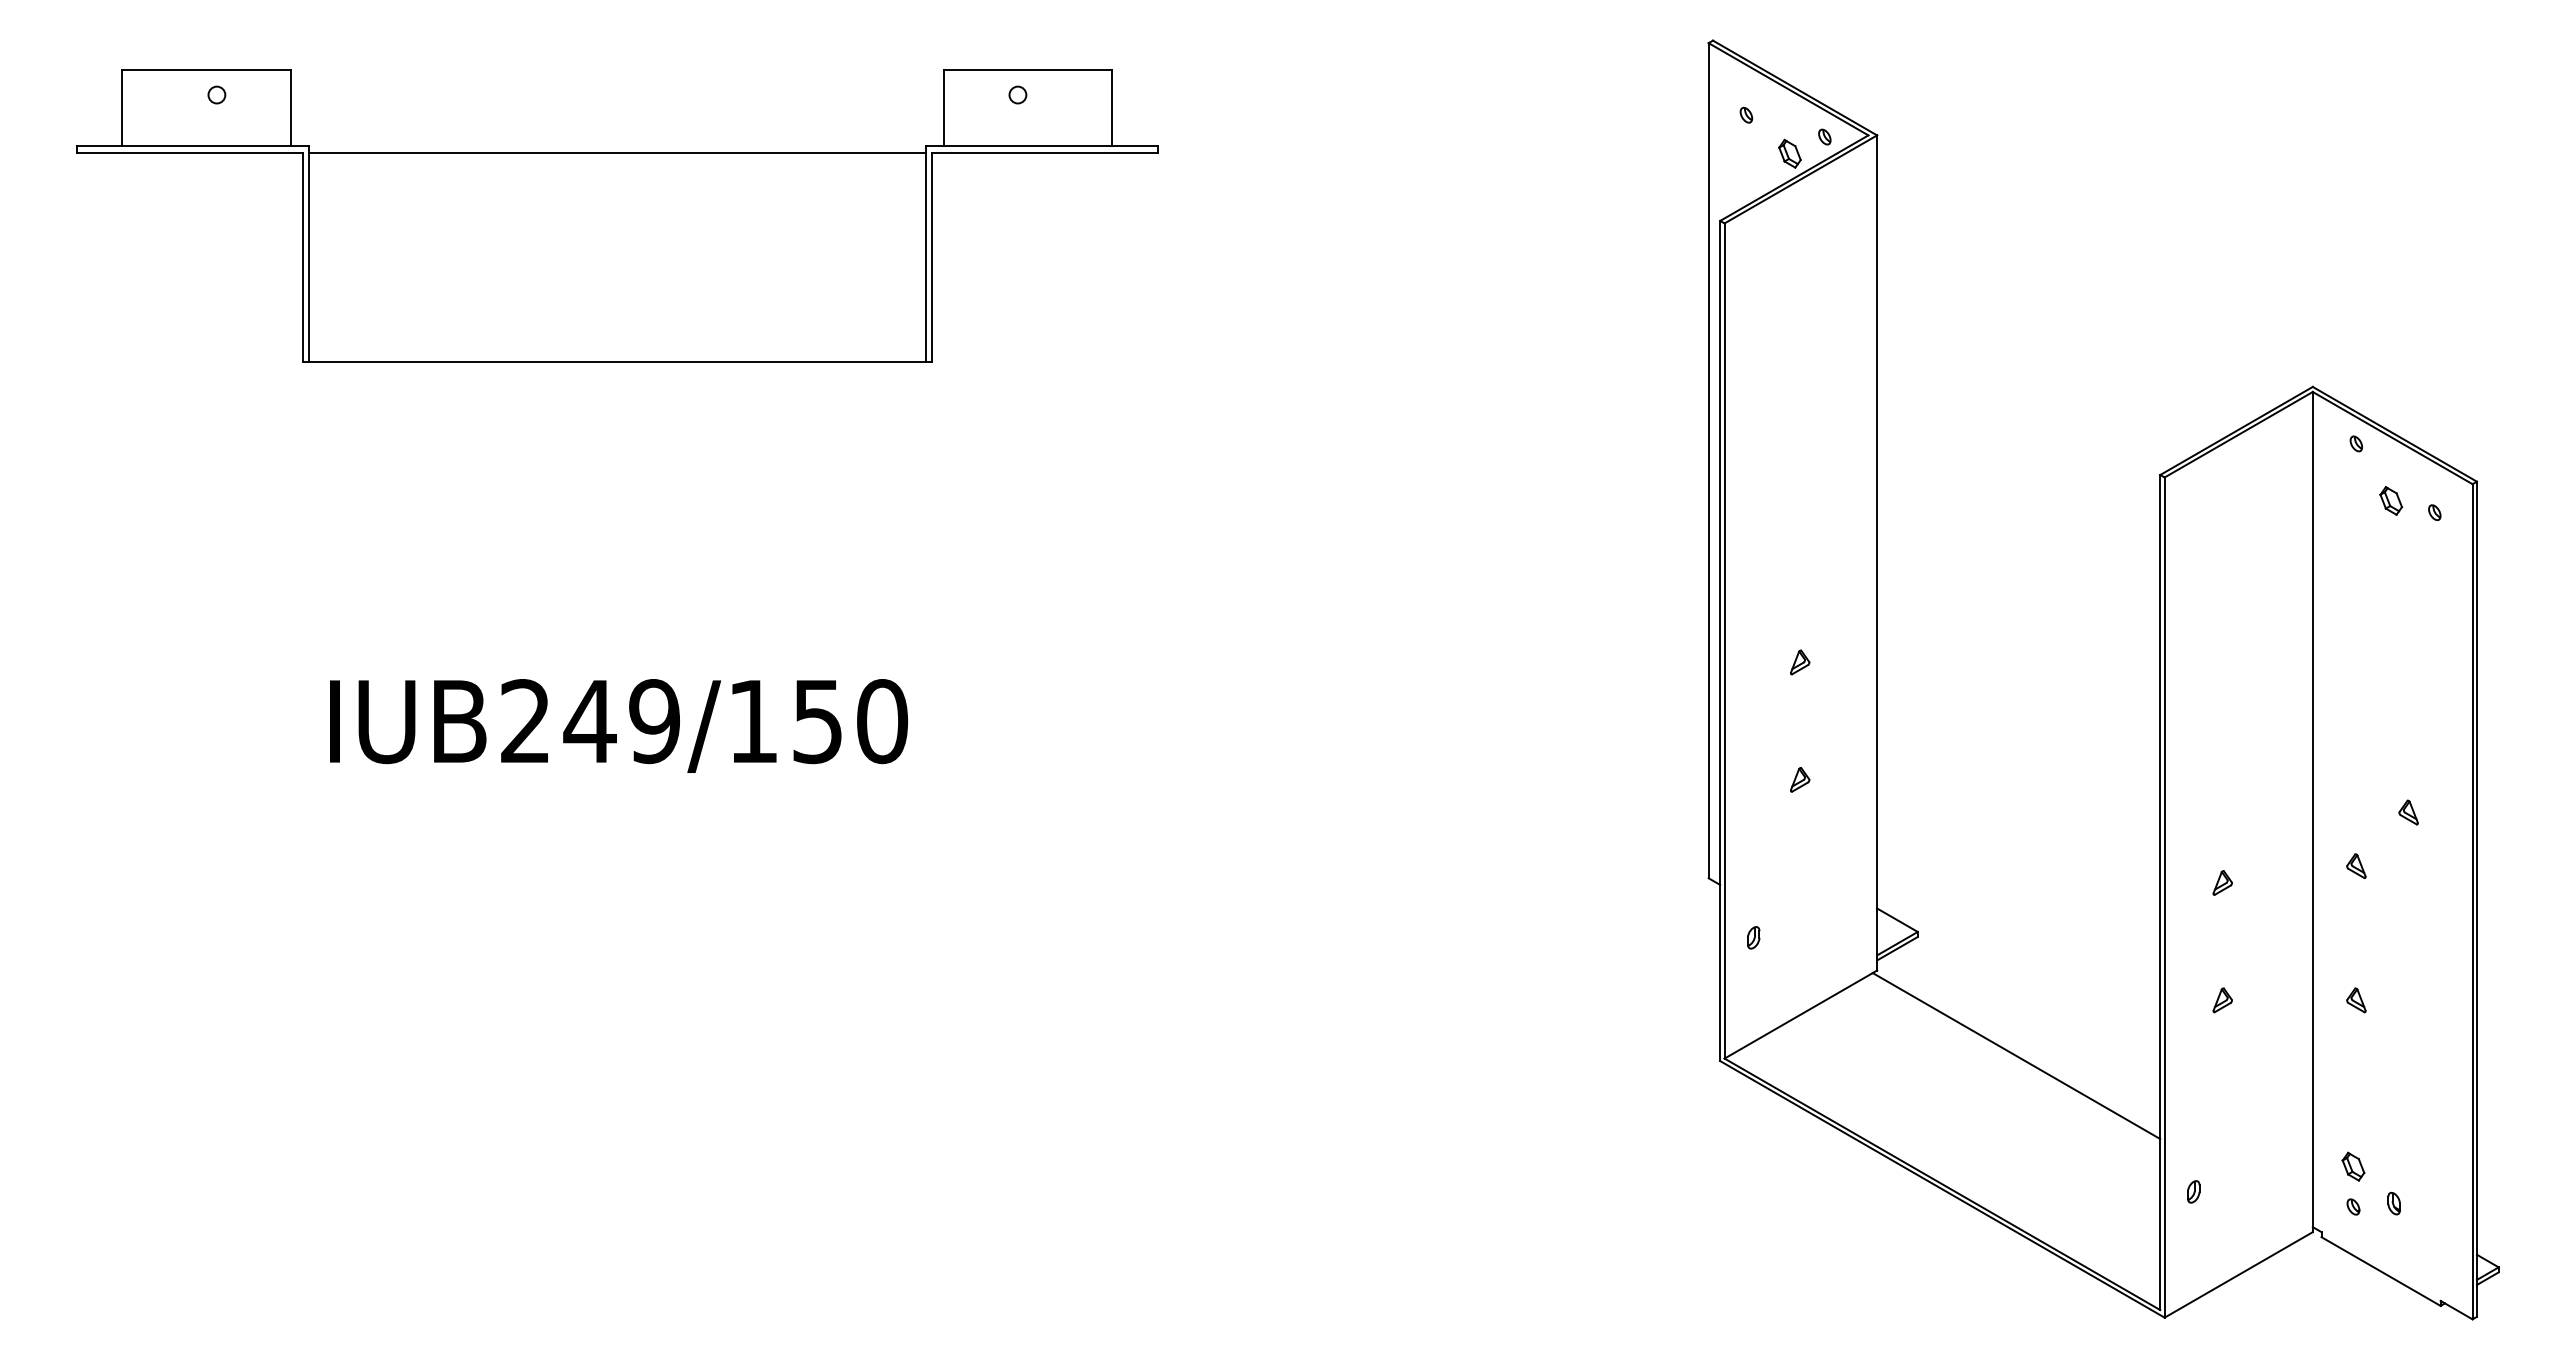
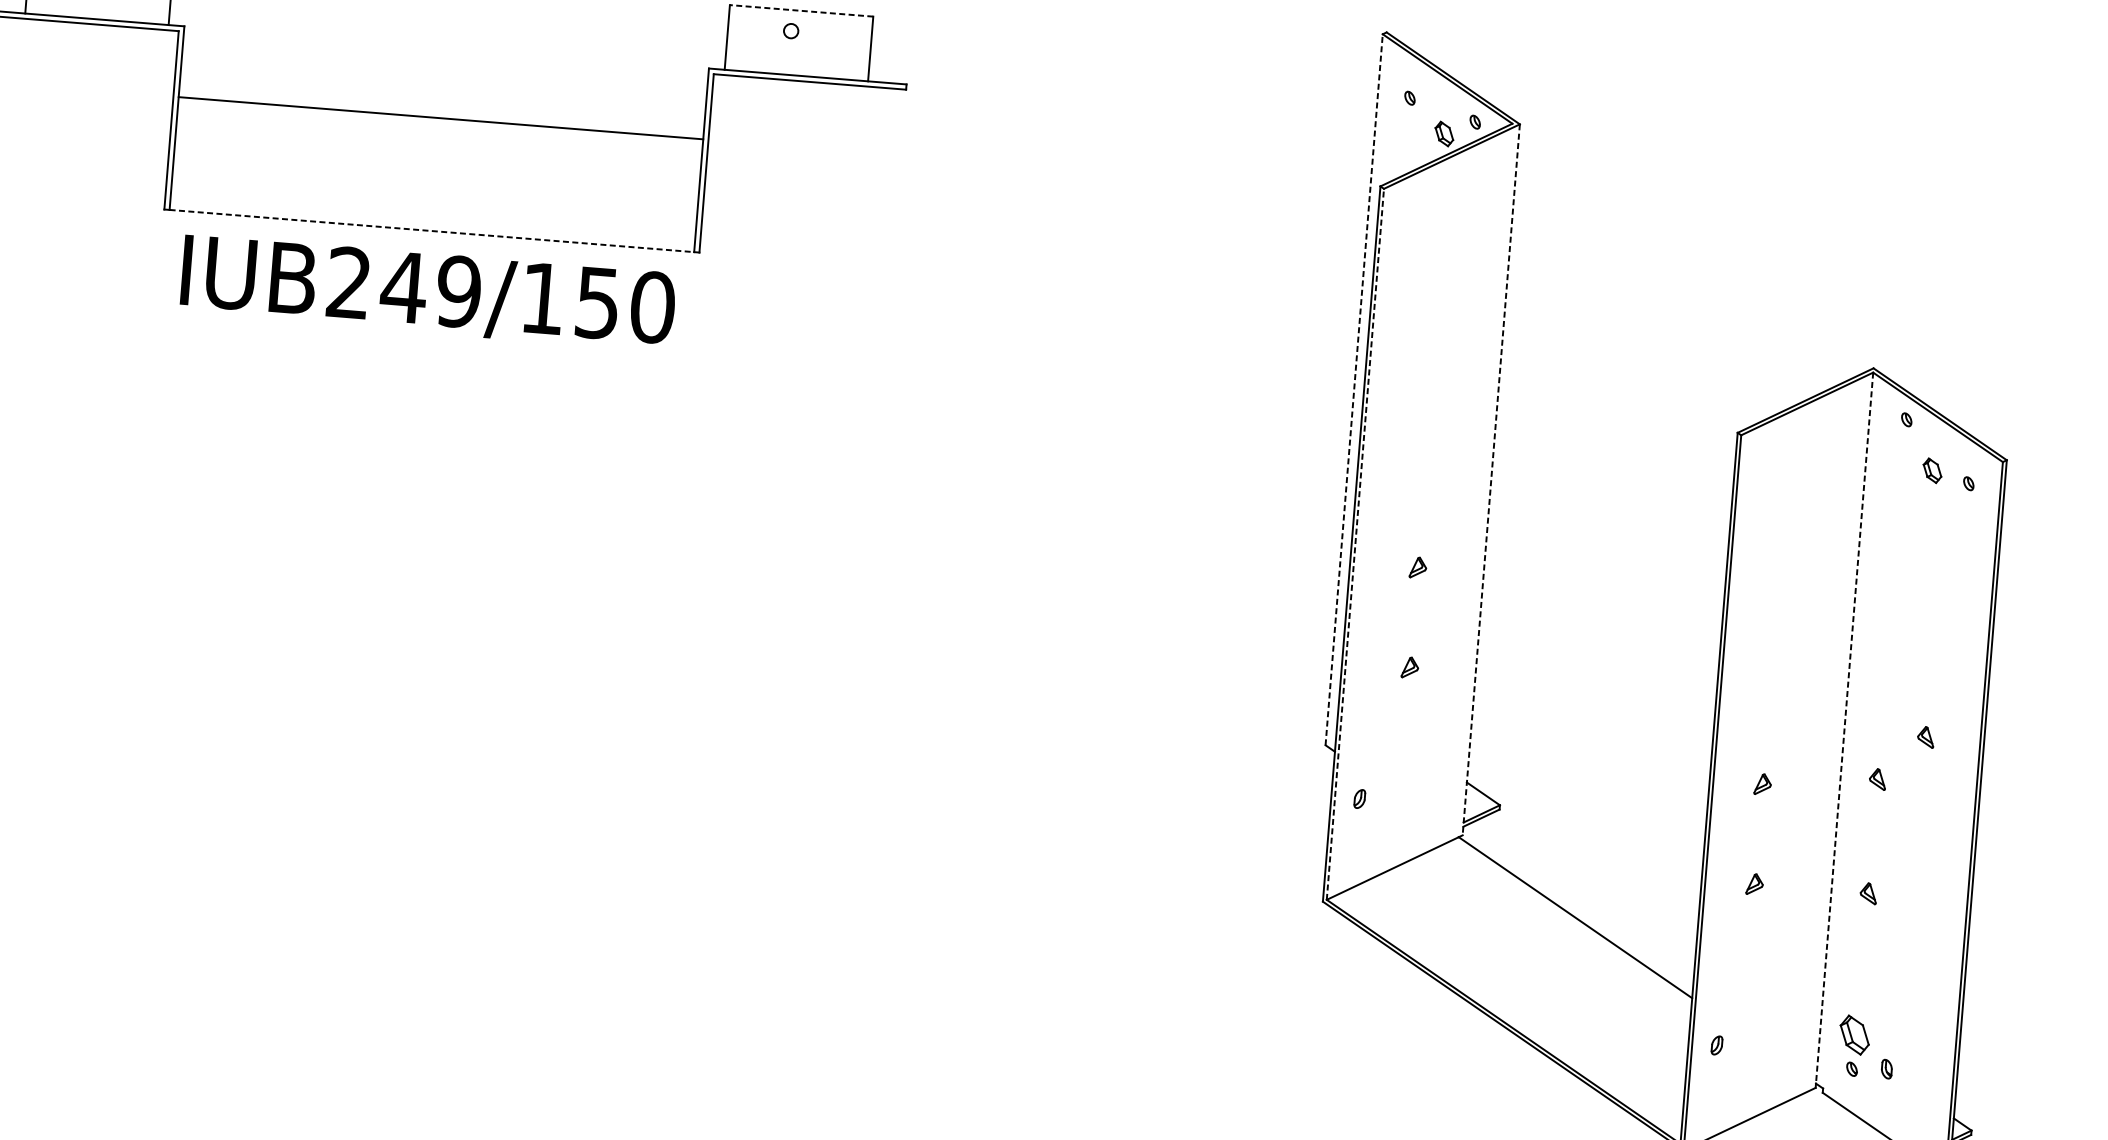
line: (1027, 70) -> (800, 10), solid -> dashed
line: (617, 152) -> (441, 118), moved
line: (617, 362) -> (431, 231), solid -> dashed
line: (1708, 460) -> (1354, 389), solid -> dashed
line: (1877, 552) -> (1491, 479), solid -> dashed
line: (1724, 641) -> (1355, 544), solid -> dashed
text: (618, 725) -> (427, 292), moved
line: (2312, 809) -> (1844, 728), solid -> dashed
part: (2353, 1166) -> (1854, 1034), size x1.6

